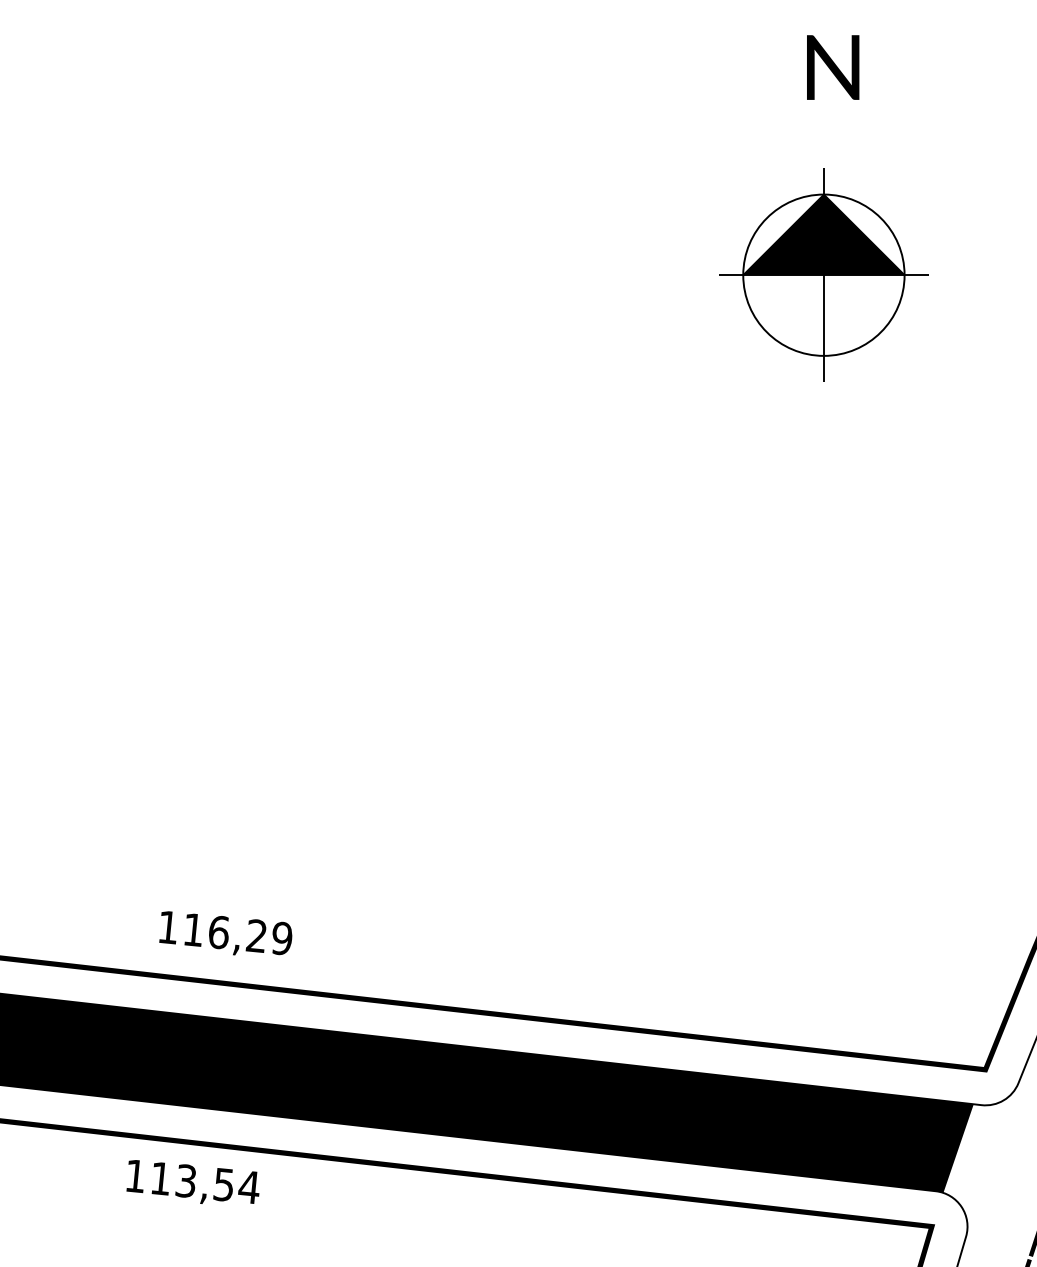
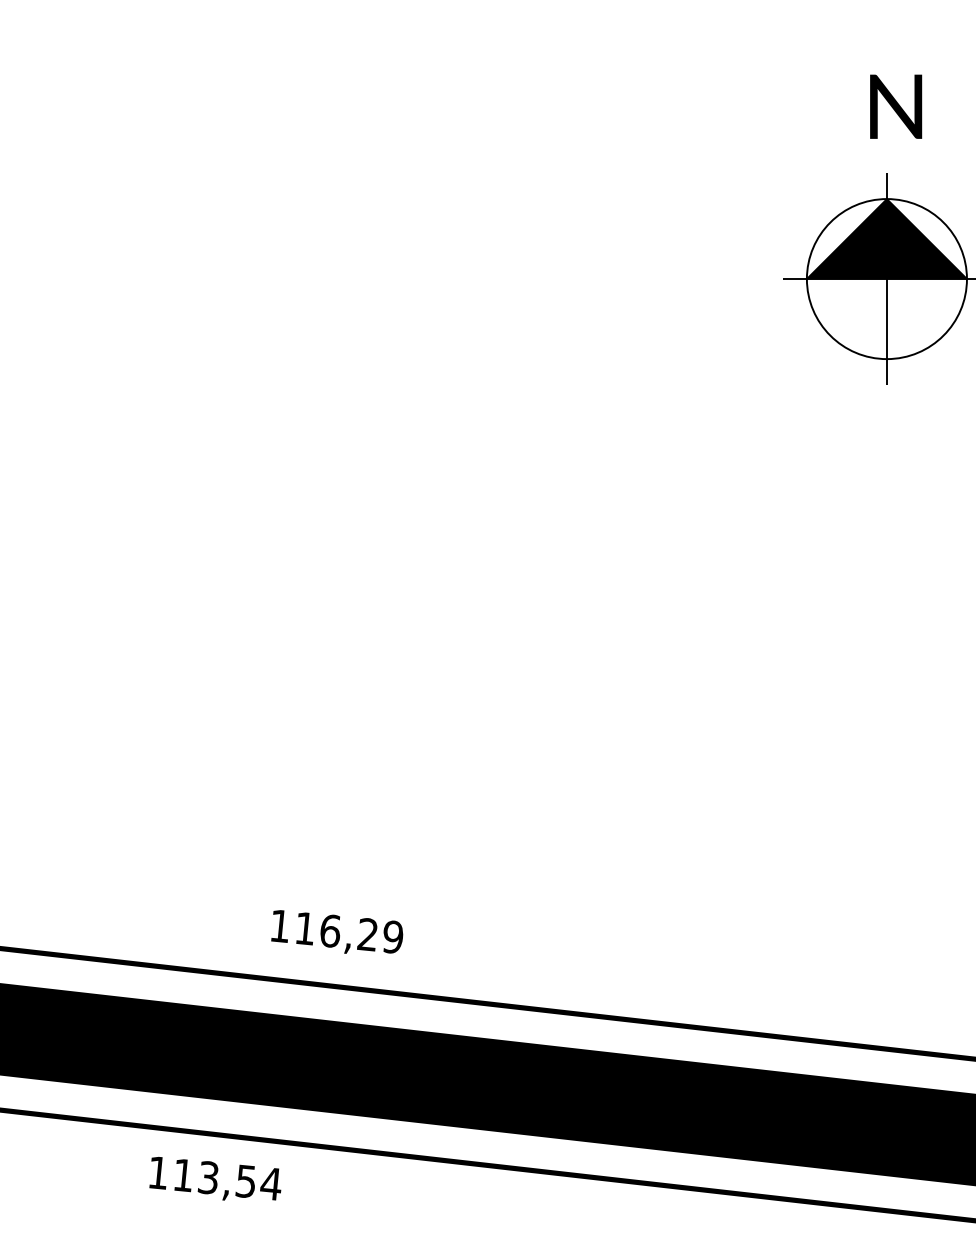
text: (833, 67) -> (896, 106), moved
text: (225, 933) -> (336, 932), moved
text: (192, 1181) -> (214, 1178), moved

